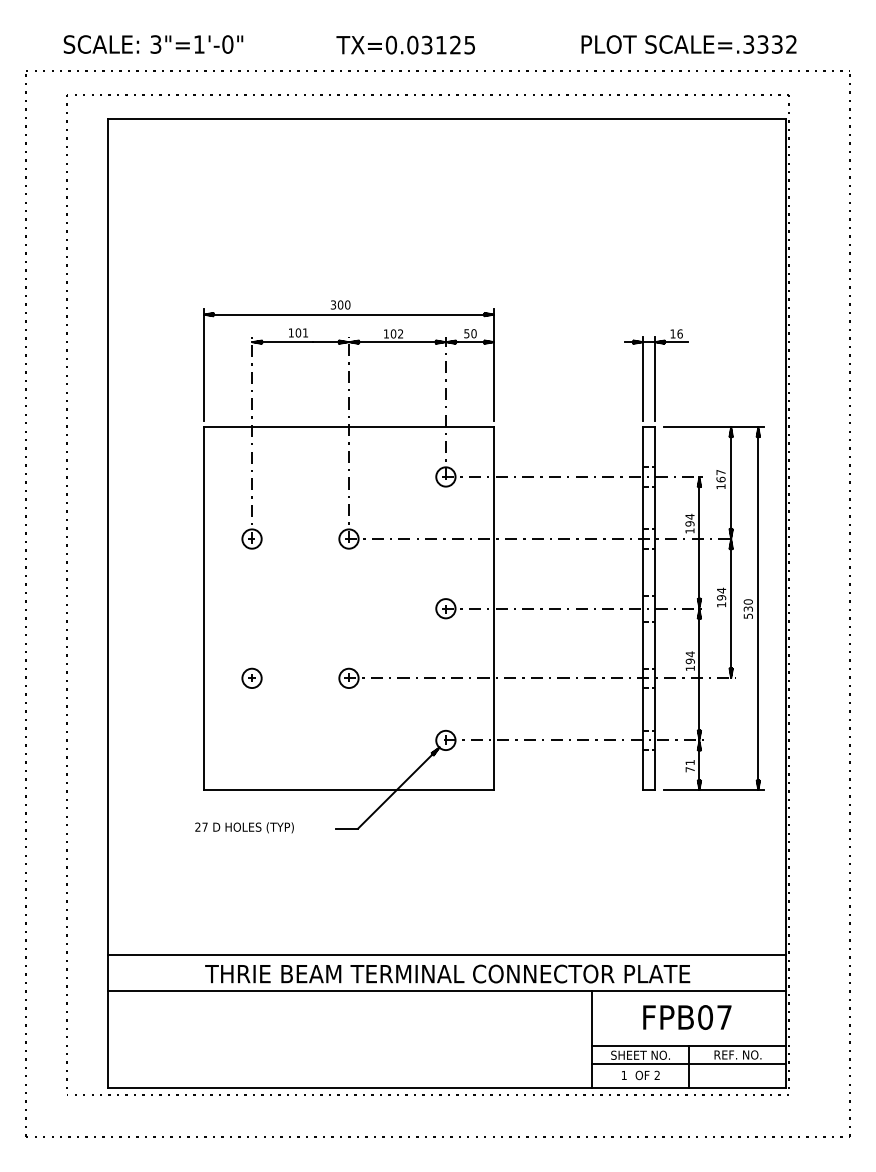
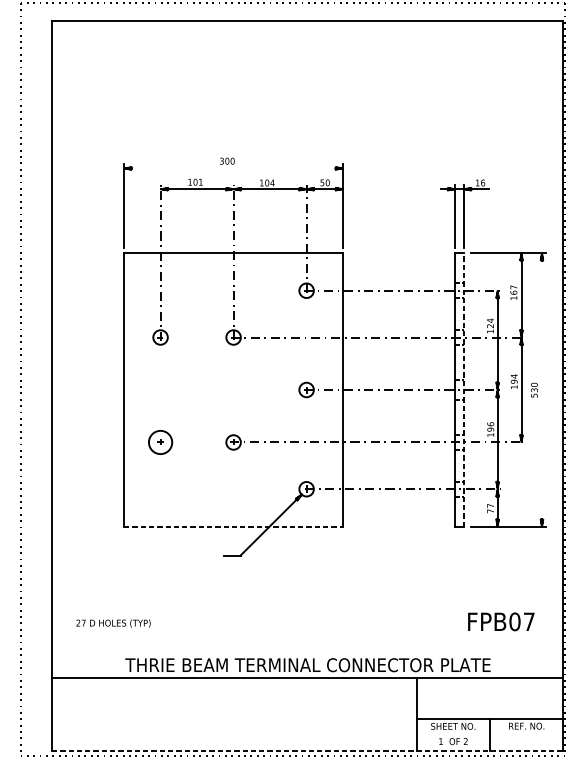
line: (348, 314) -> (233, 168), removed
text: (400, 333) -> (272, 182), 102 -> 104
text: (689, 523) -> (490, 325), 194 -> 124
line: (654, 608) -> (463, 389), solid -> dashed
line: (758, 608) -> (542, 389), removed
text: (689, 654) -> (490, 424), 194 -> 196
circle: (251, 678) -> (160, 442), size x1.6
text: (689, 762) -> (490, 505), 71 -> 77
line: (349, 790) -> (233, 526), solid -> dashed
text: (244, 827) -> (113, 623), moved
line: (446, 955) -> (307, 651), removed
text: (687, 1017) -> (501, 621), moved
line: (689, 1064) -> (490, 733), removed
line: (447, 1088) -> (307, 751), solid -> dashed

